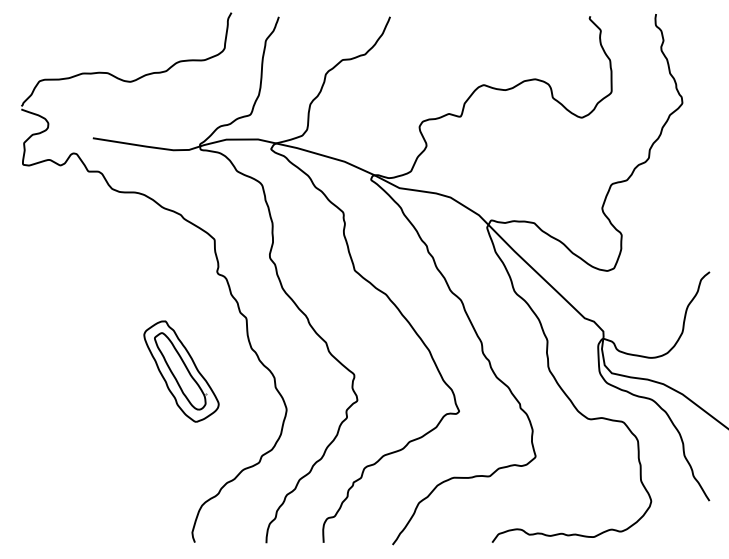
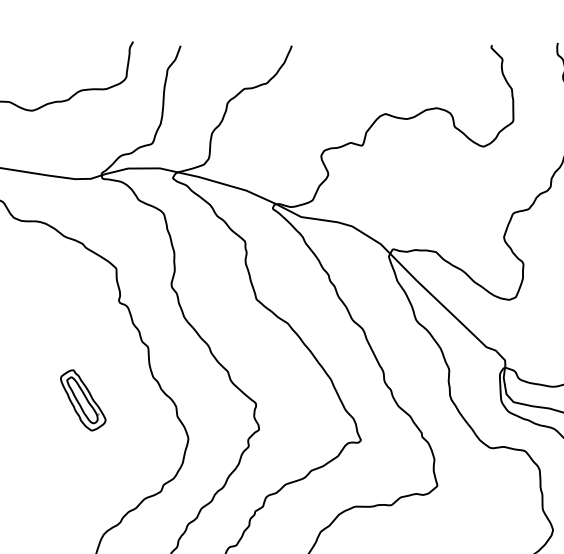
part: (181, 371) -> (83, 400), size x0.6

